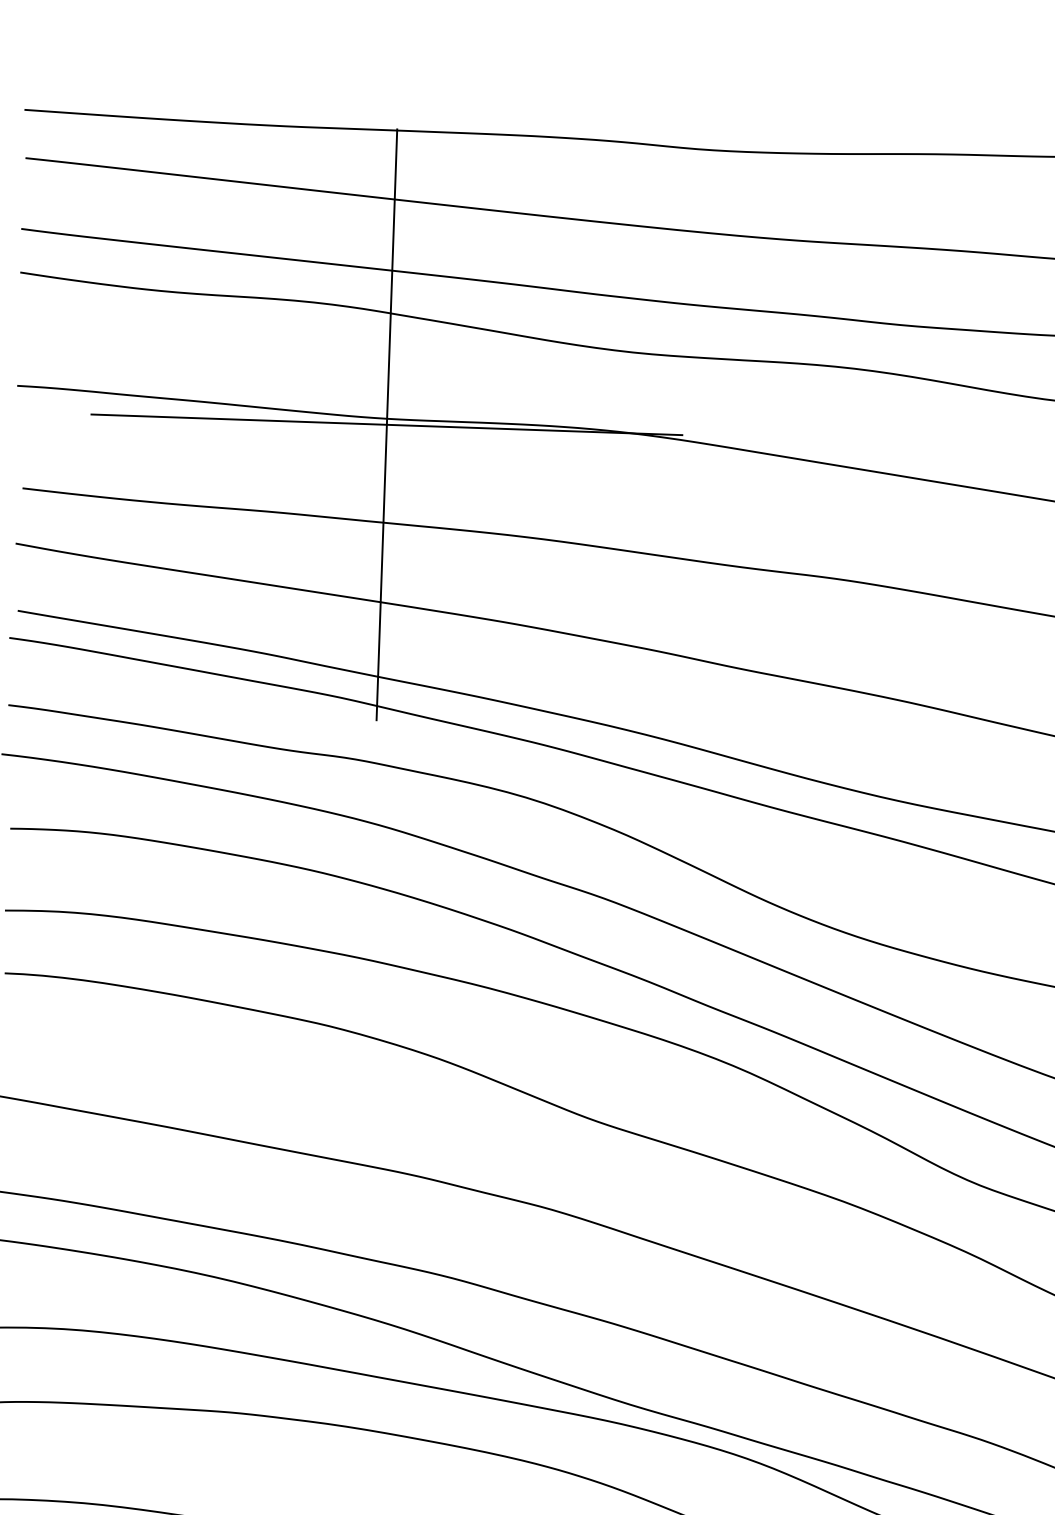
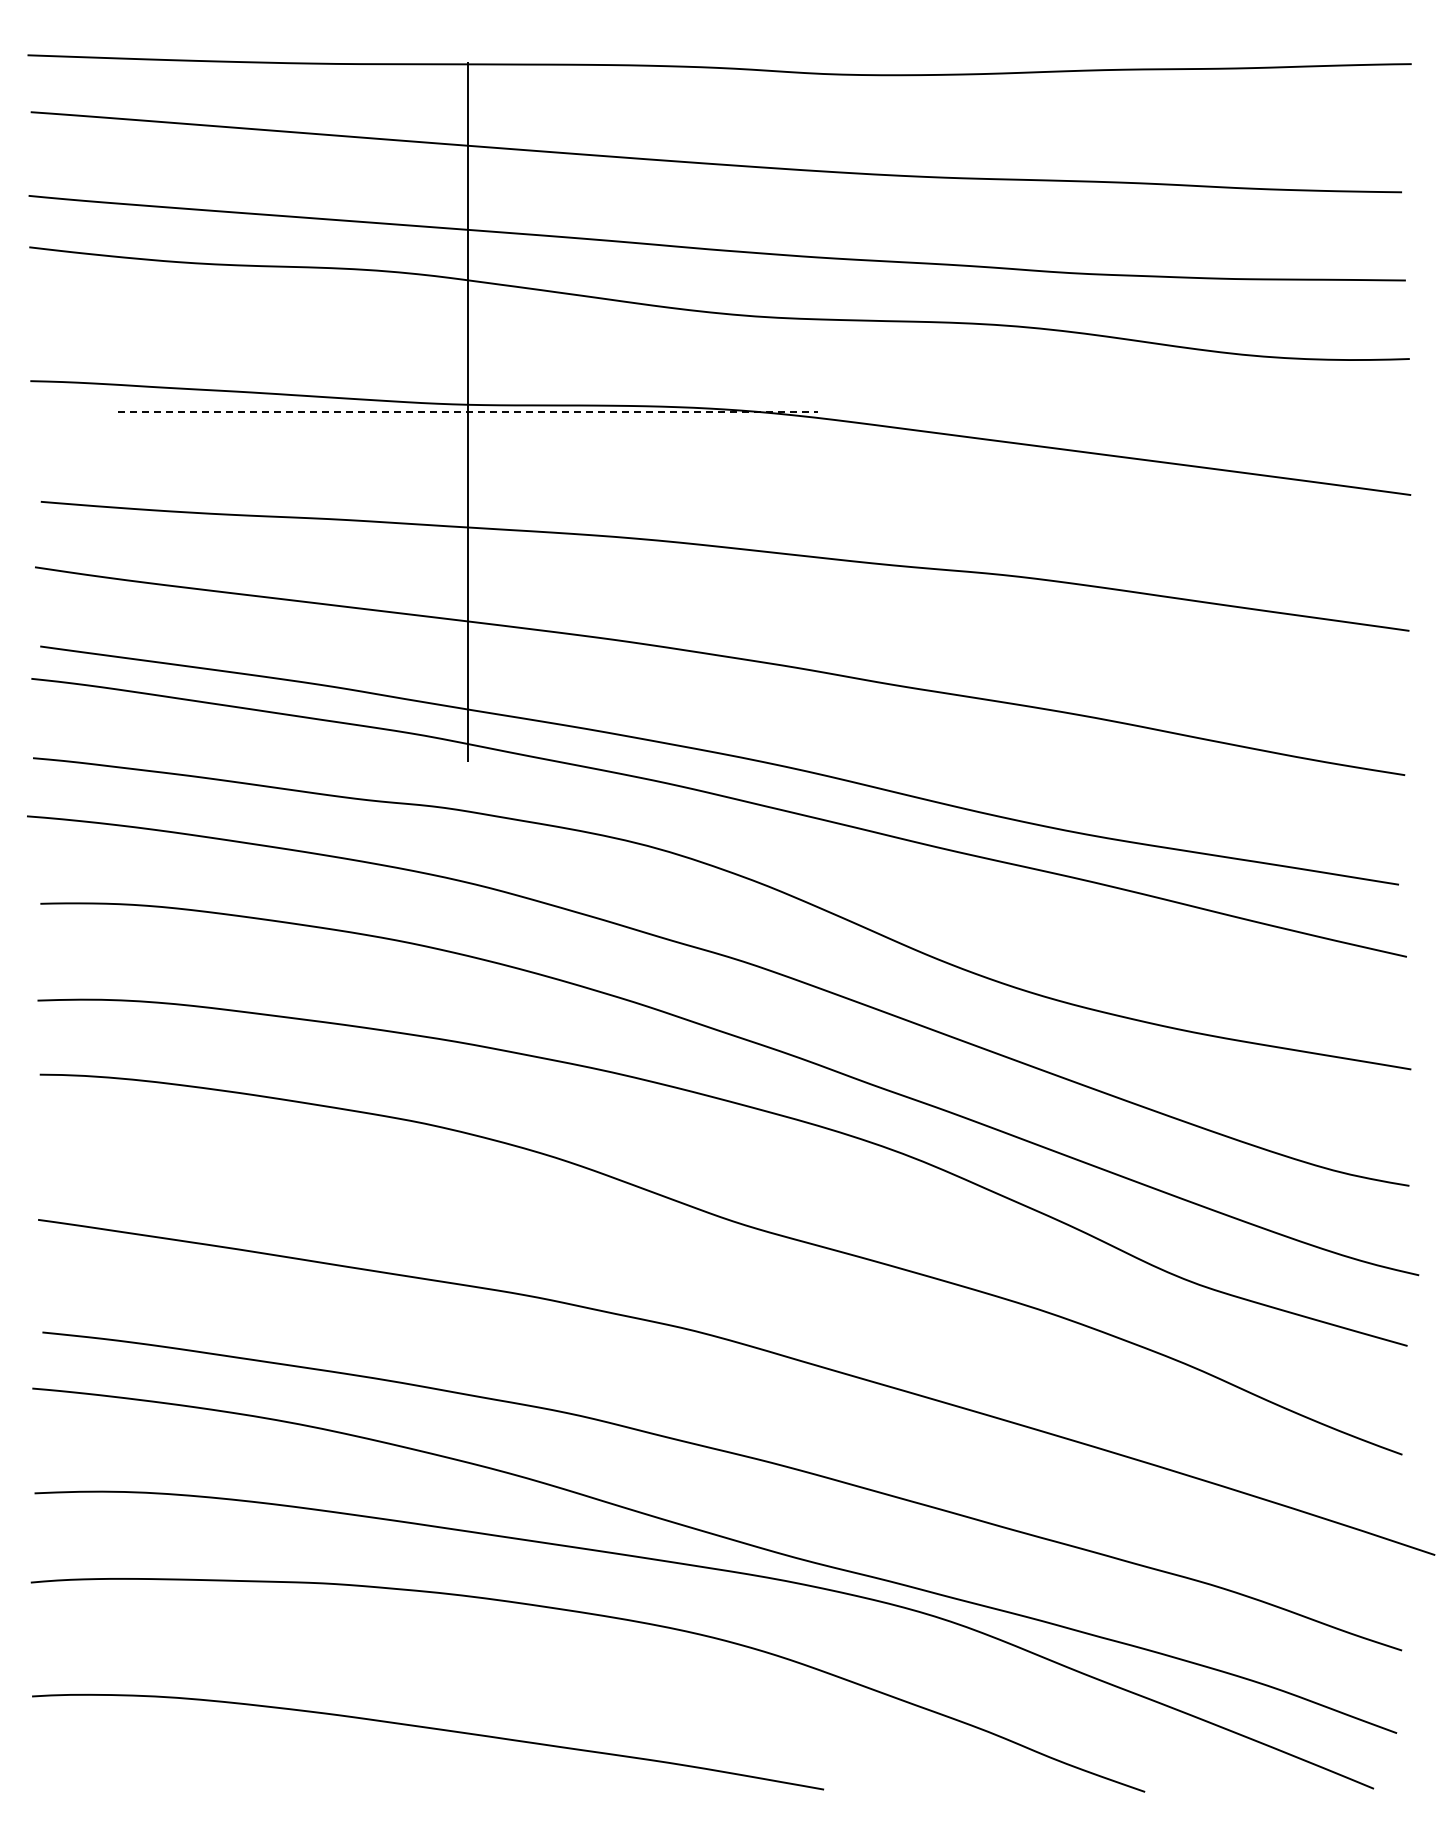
line: (387, 424) -> (468, 411), solid -> dashed

